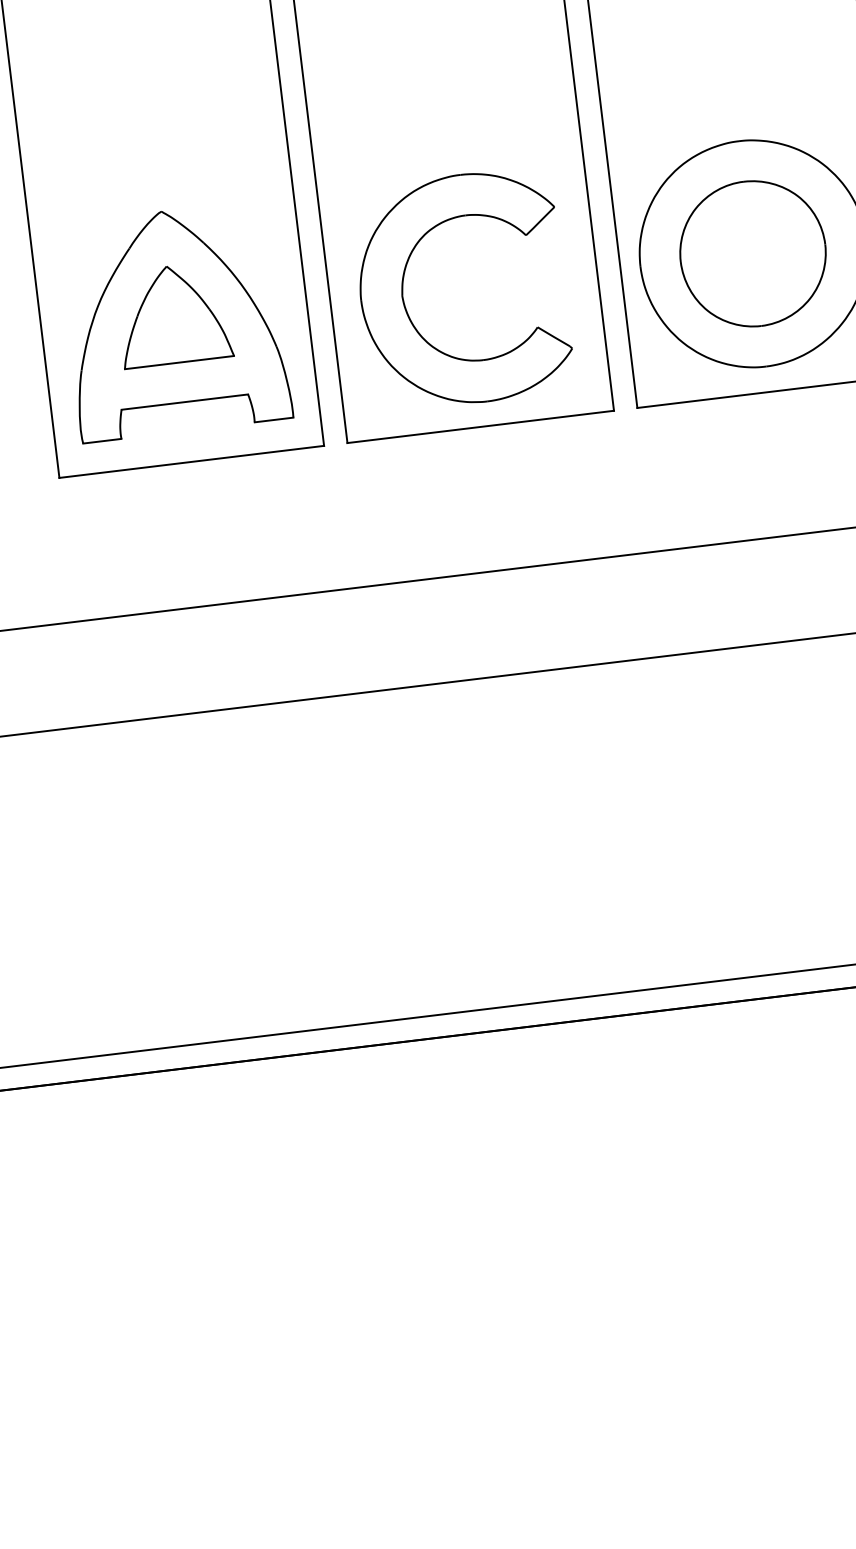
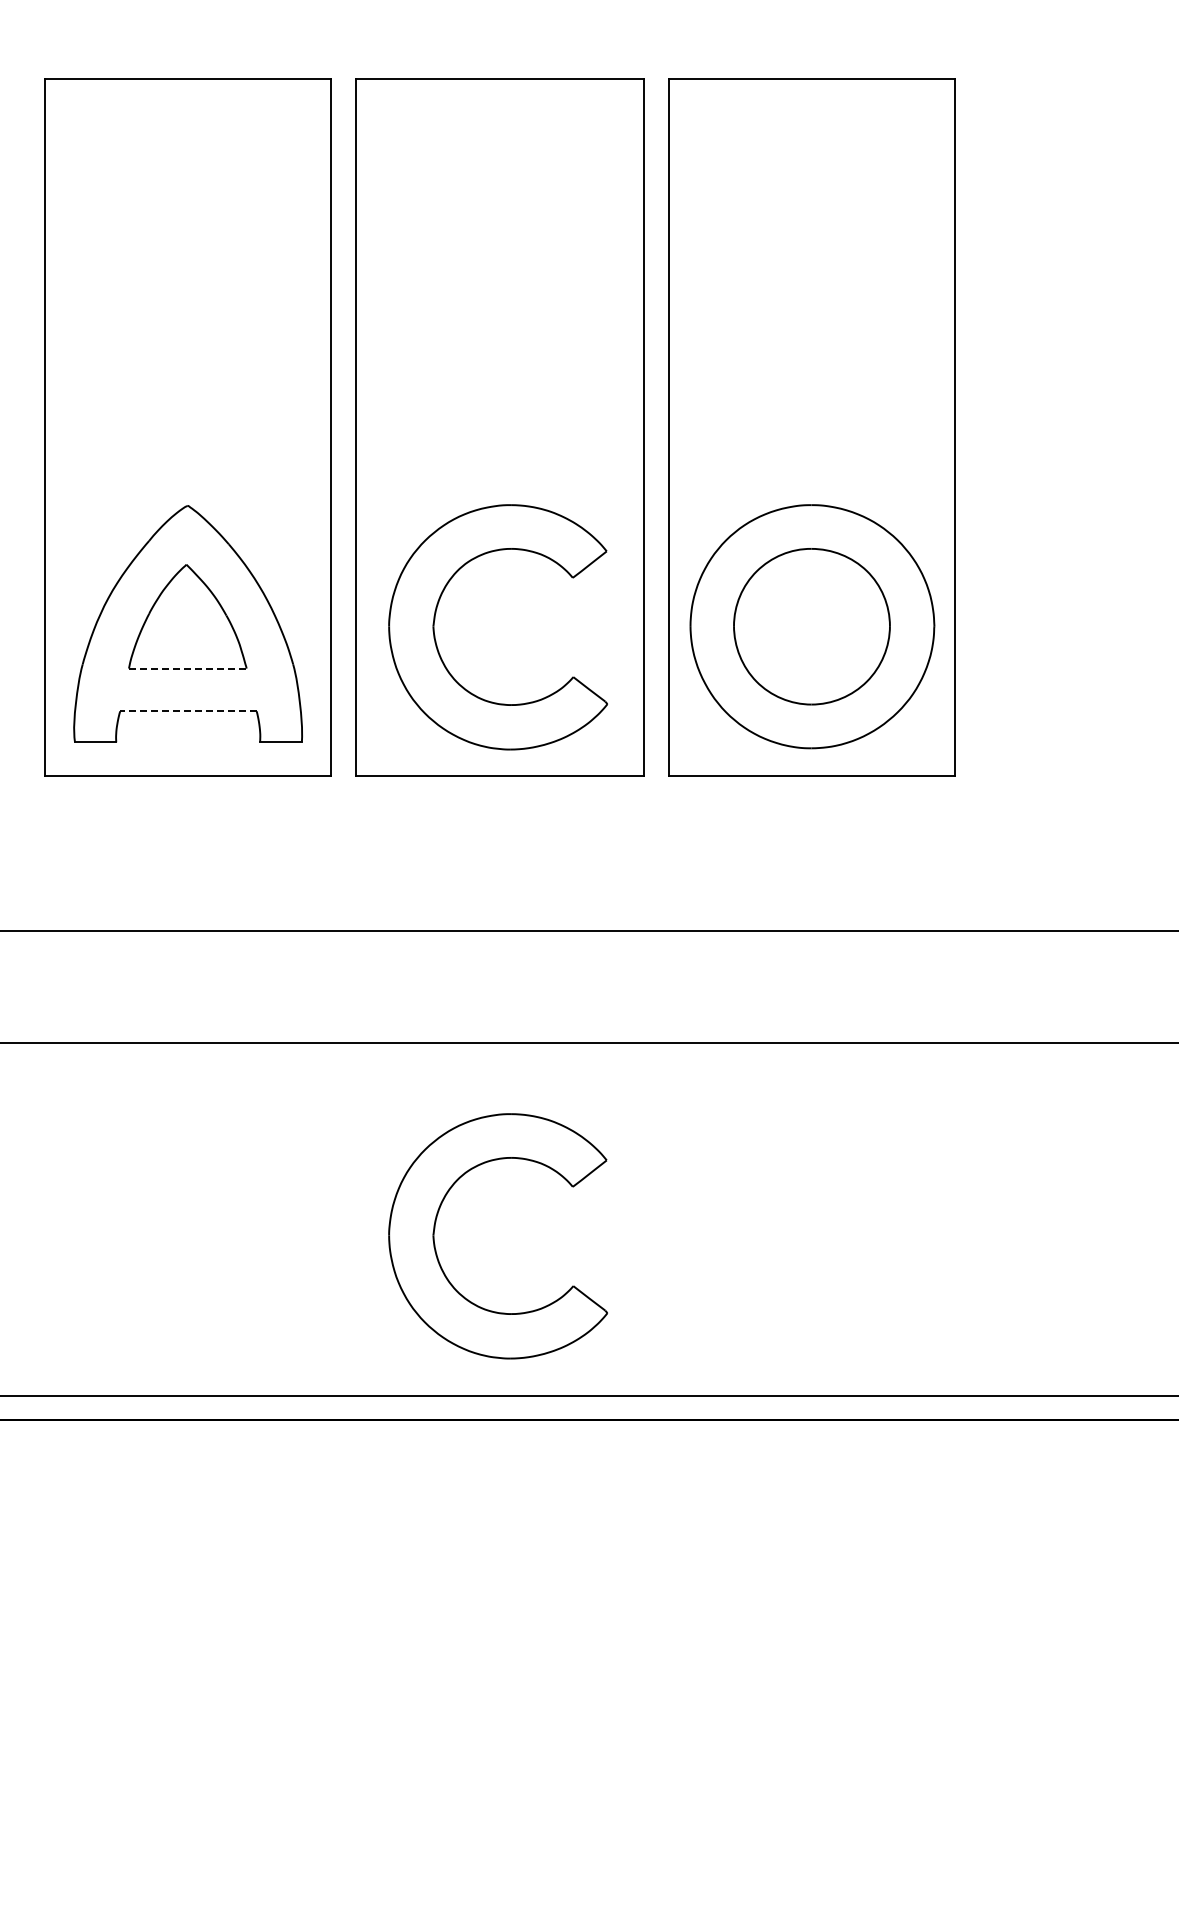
line: (179, 362) -> (187, 668), solid -> dashed
line: (184, 402) -> (187, 711), solid -> dashed
part: (475, 872) -> (436, 1249), added

